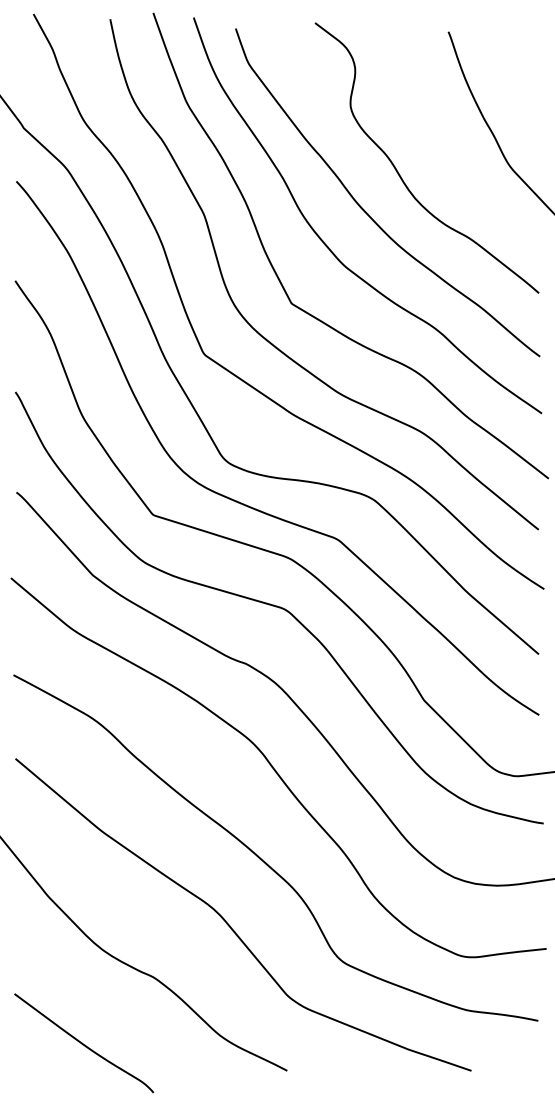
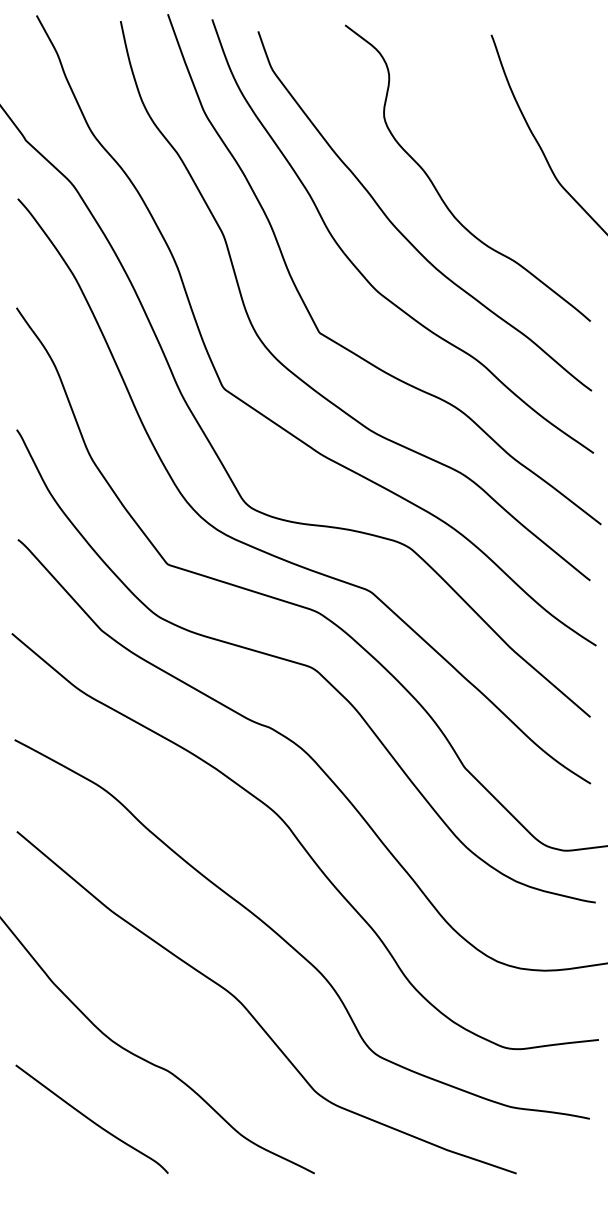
curve: (83, 1043) -> (91, 1119), moved

